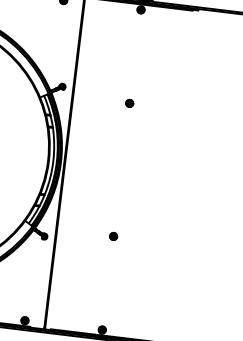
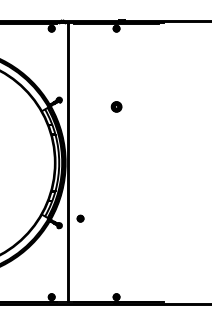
part: (129, 103) -> (116, 107), size x1.6
part: (113, 236) -> (80, 218), moved

